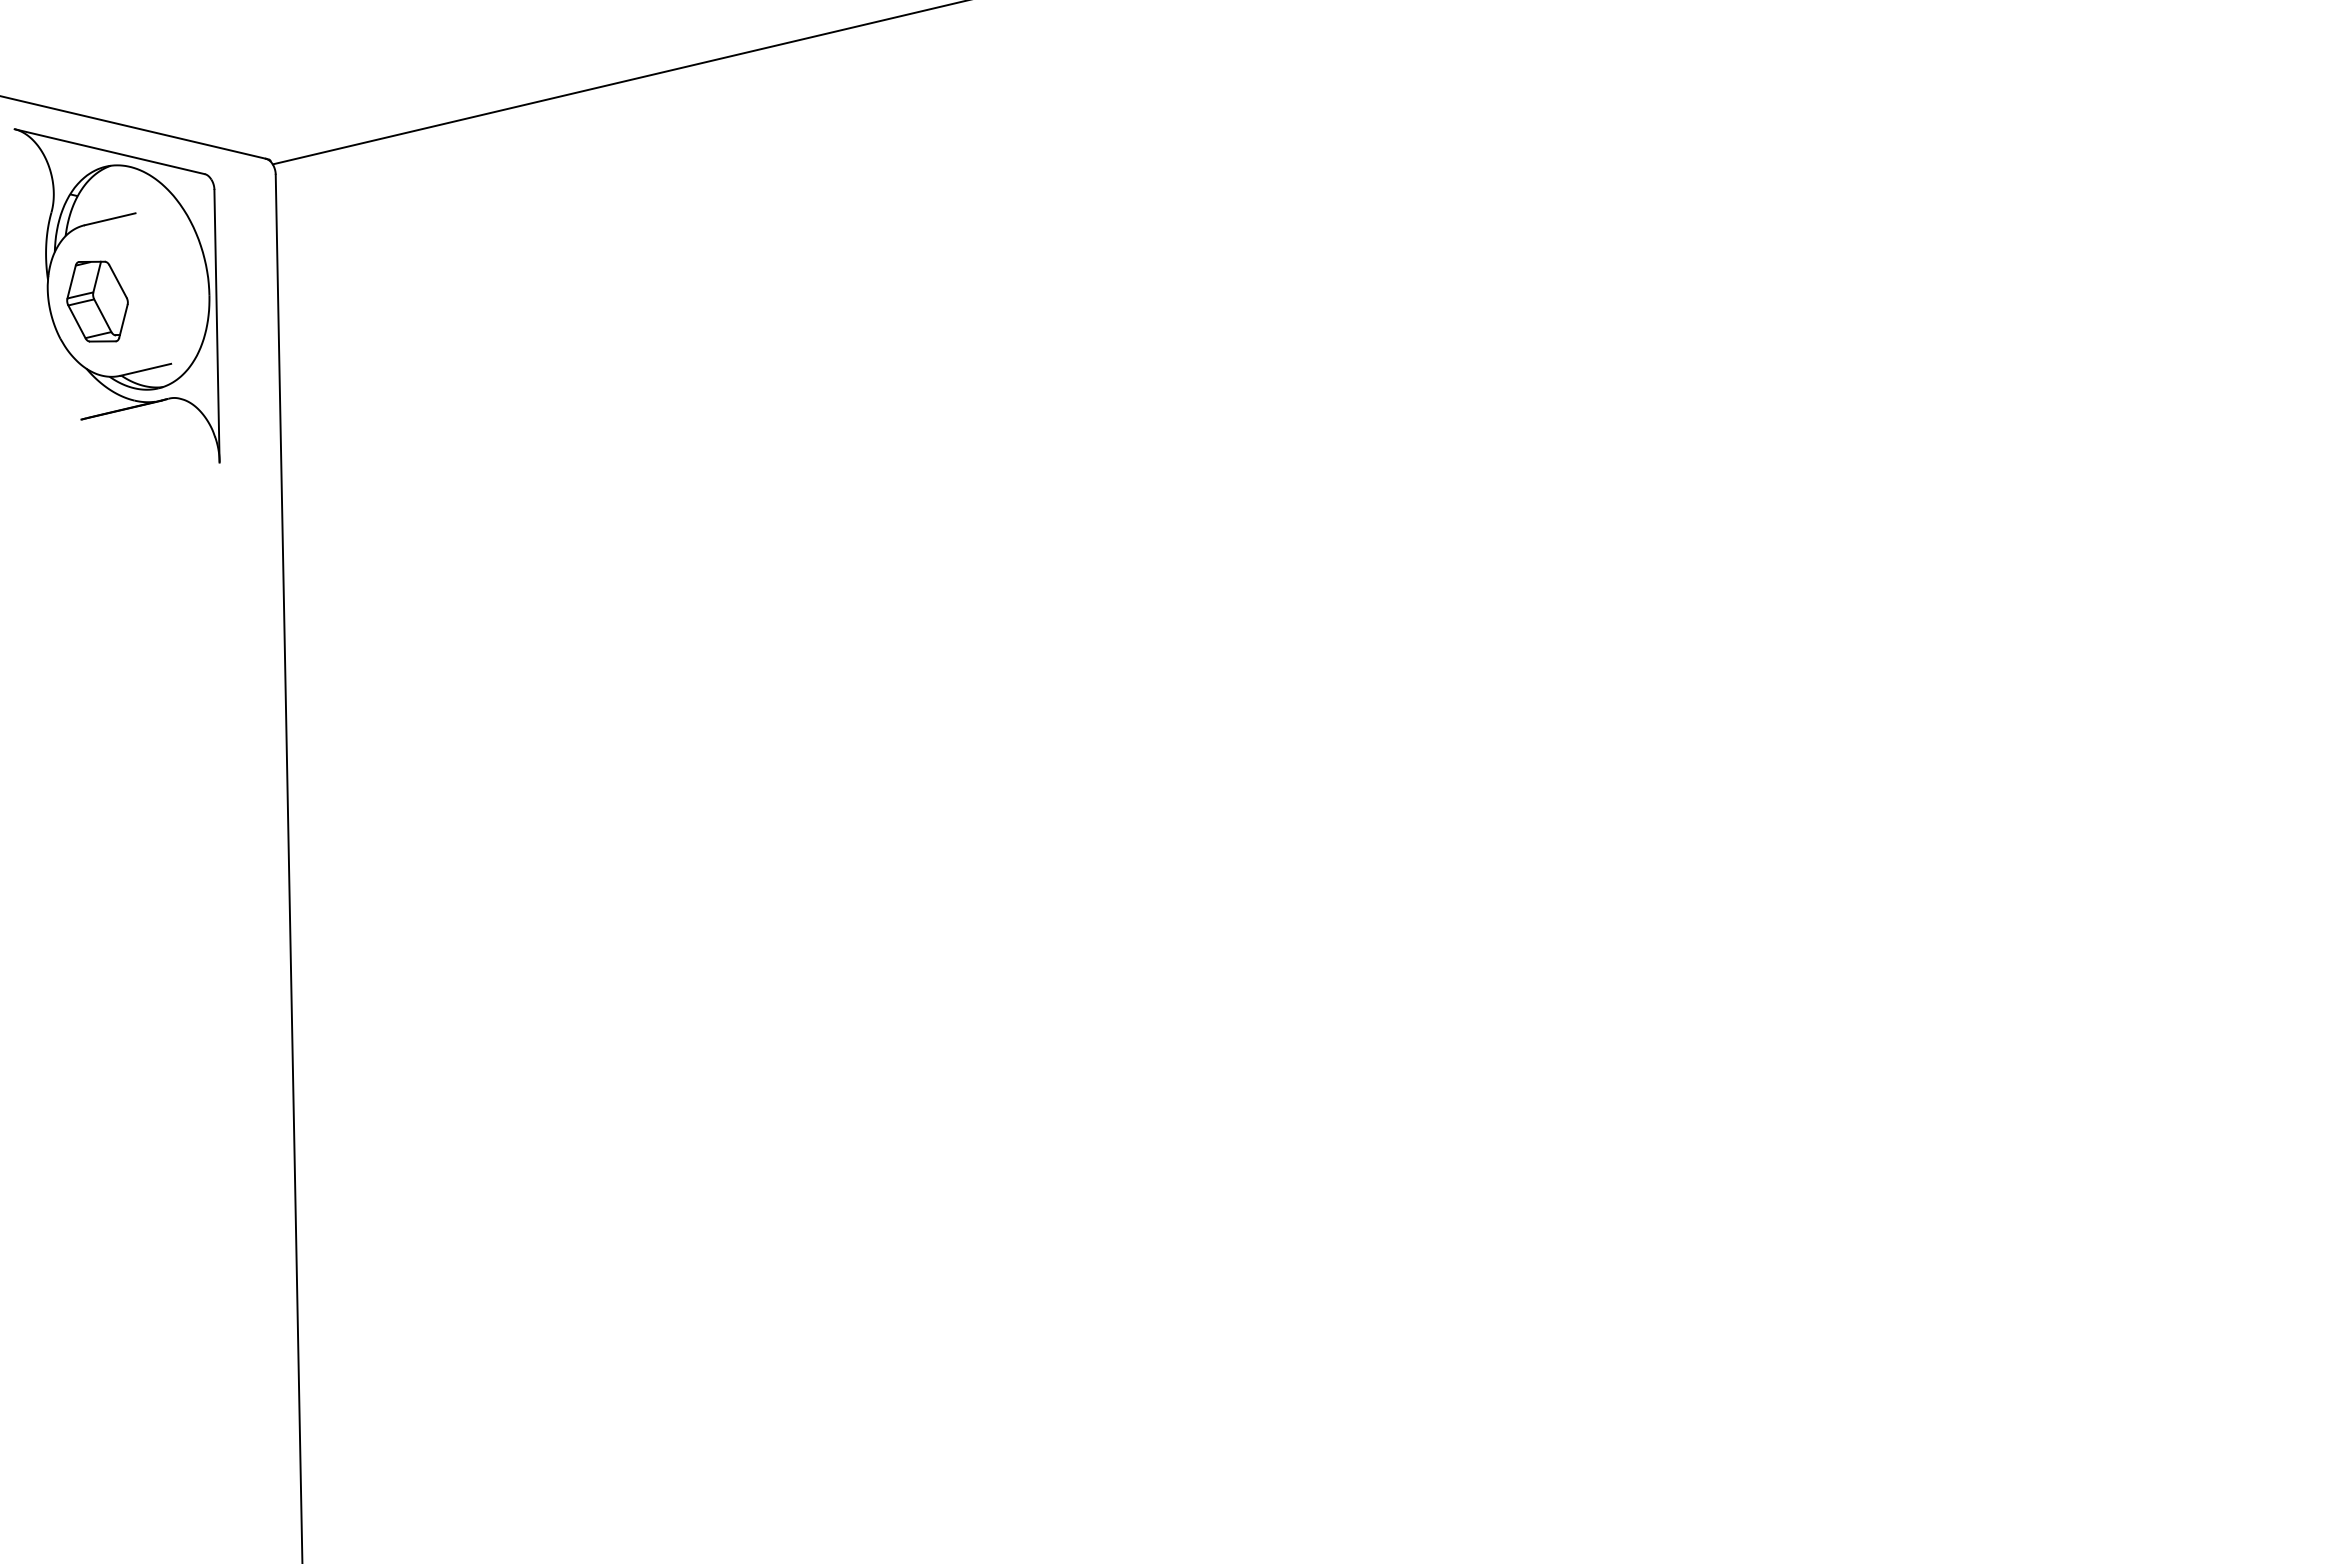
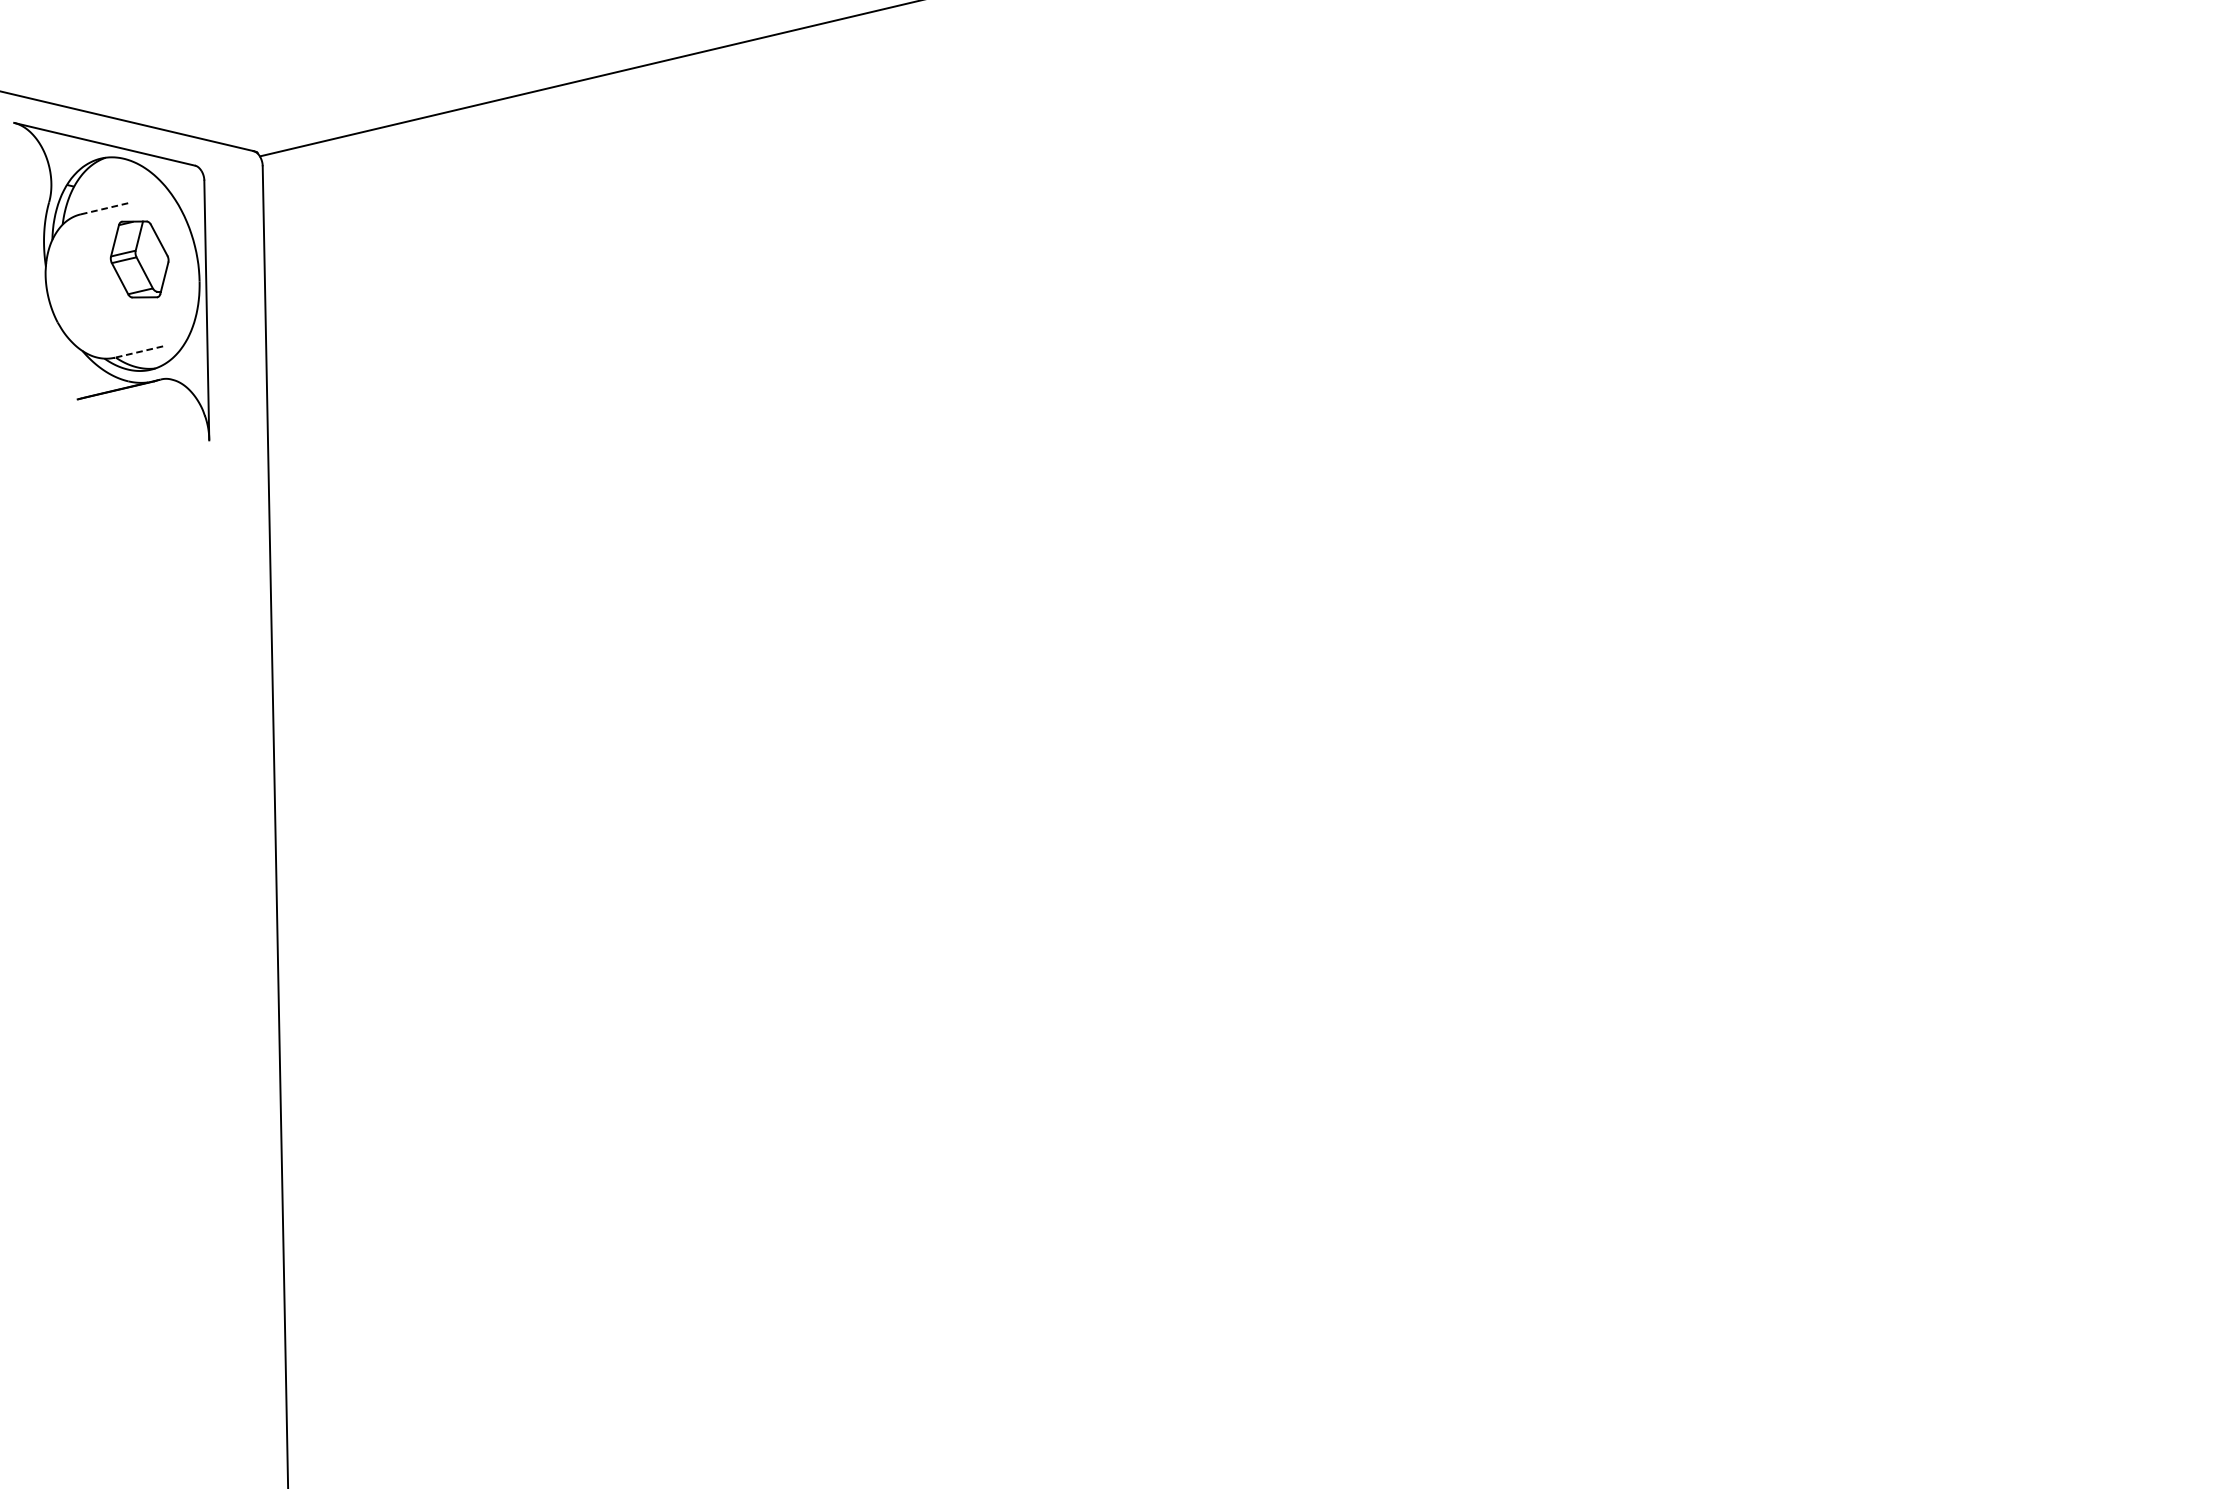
line: (110, 219) -> (105, 208), solid -> dashed
part: (97, 301) -> (139, 259), moved
line: (145, 369) -> (138, 351), solid -> dashed

